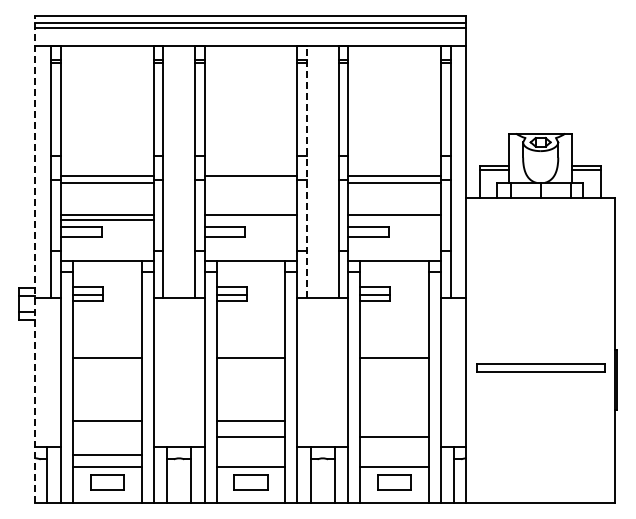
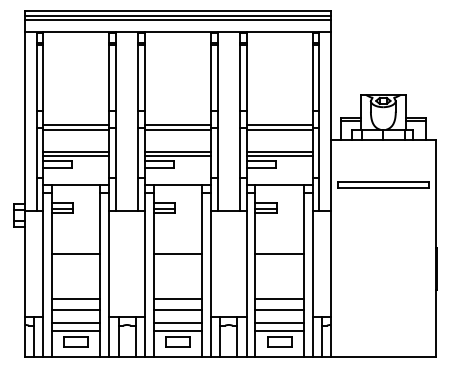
line: (306, 171) -> (217, 121), dashed -> solid
line: (250, 183) -> (177, 130), added
line: (250, 219) -> (177, 155), added
line: (394, 219) -> (279, 155), added
line: (35, 259) -> (25, 184), dashed -> solid
part: (540, 367) -> (383, 184), moved
line: (394, 421) -> (279, 298), added
line: (106, 437) -> (75, 310), added
line: (250, 455) -> (177, 322), added
line: (394, 455) -> (279, 322), added

